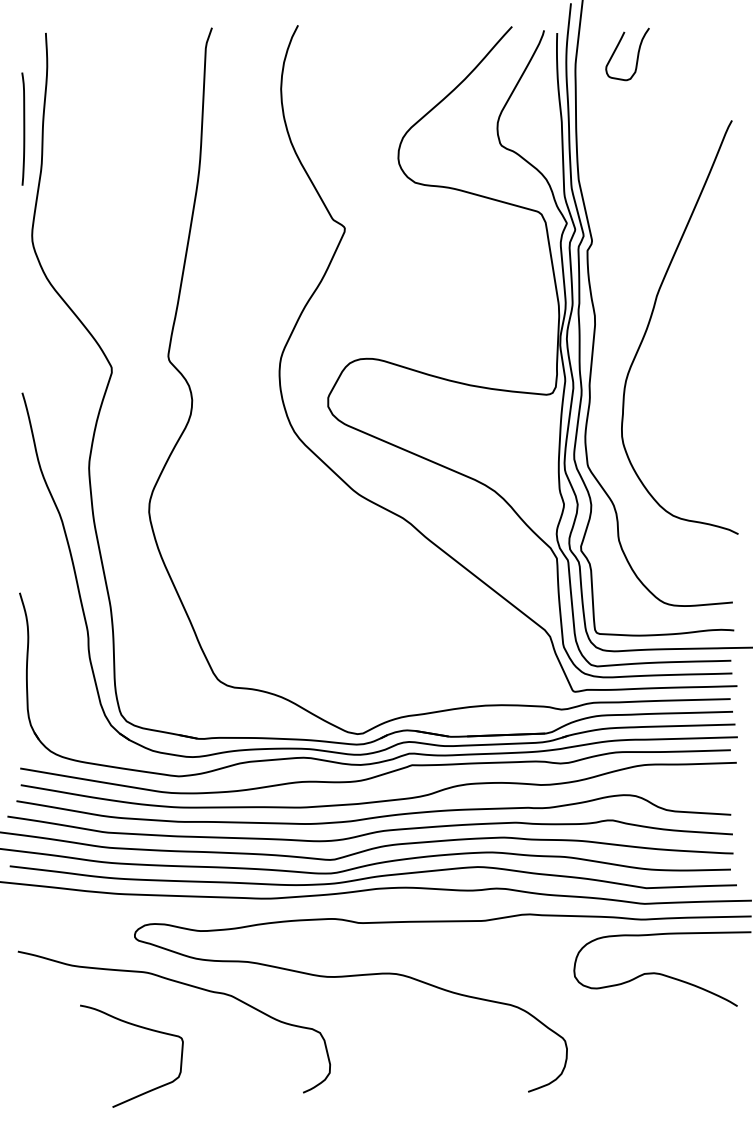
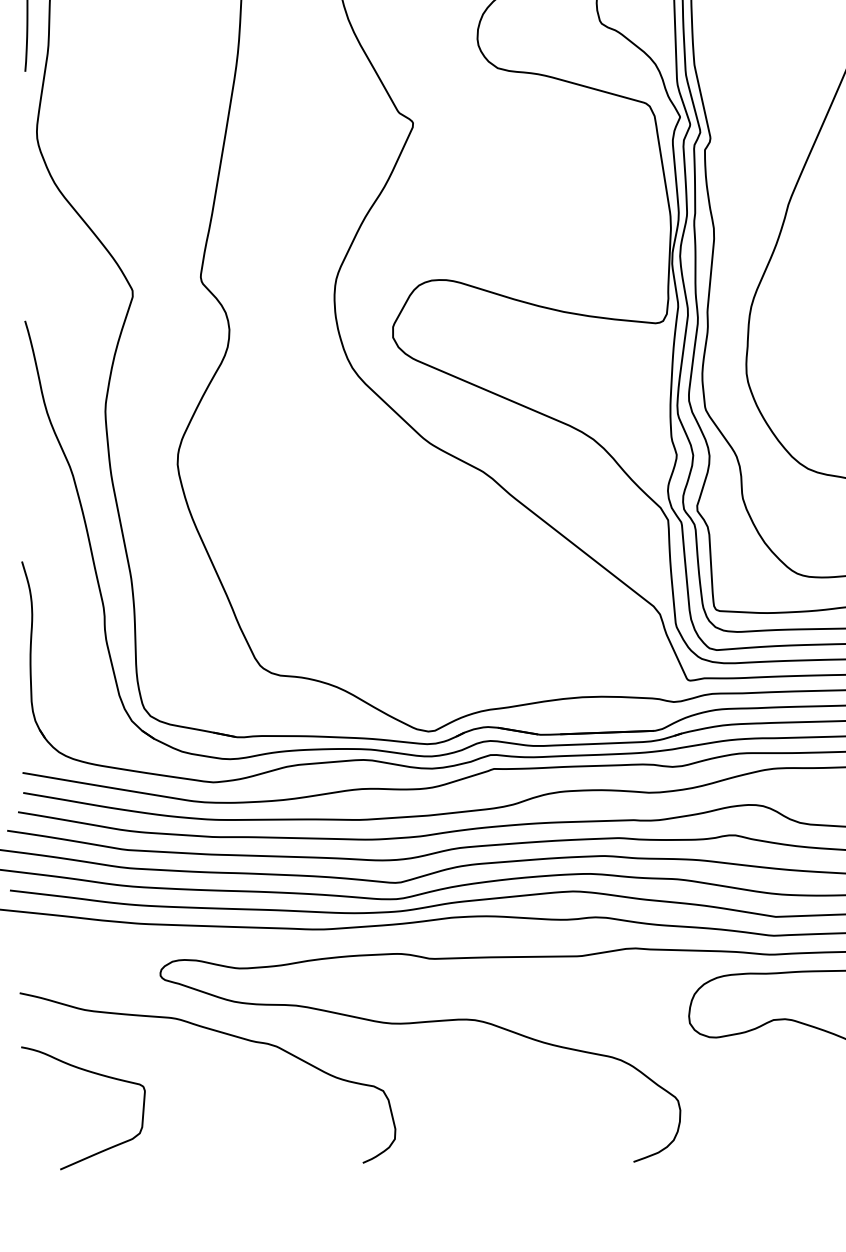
curve: (138, 1027) -> (91, 1073), moved

